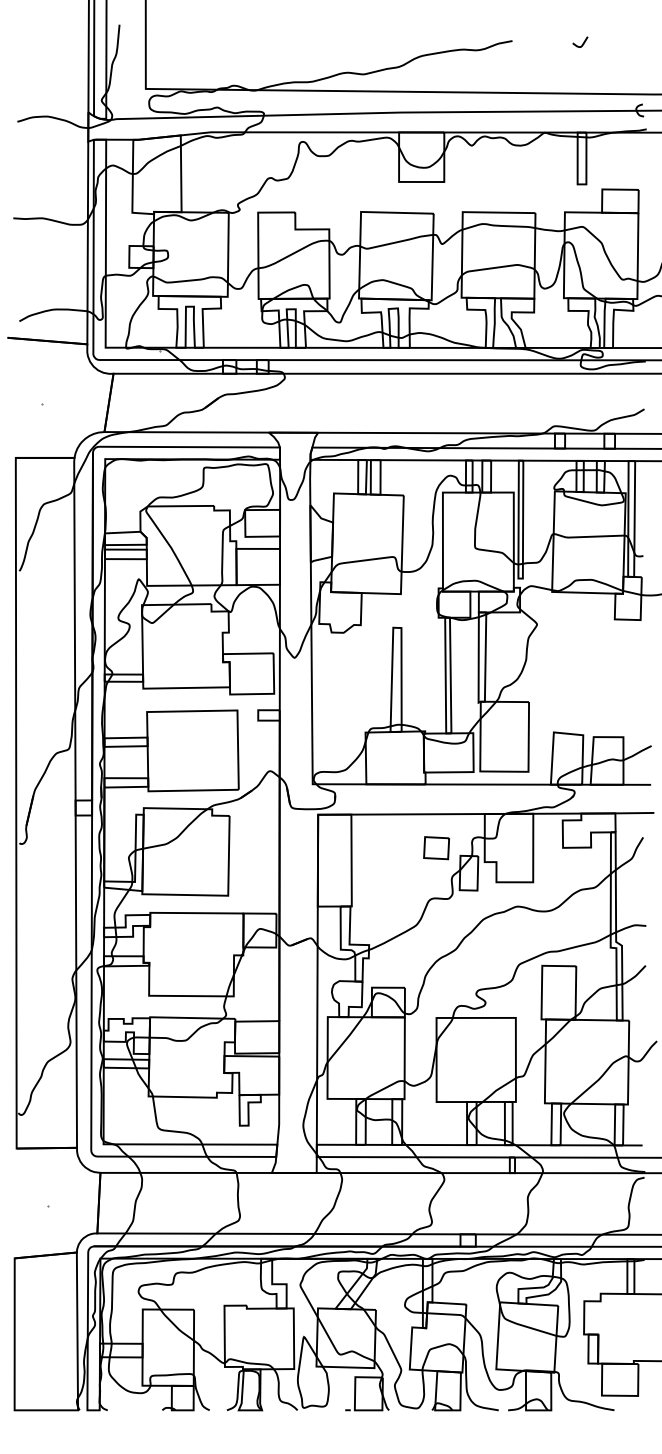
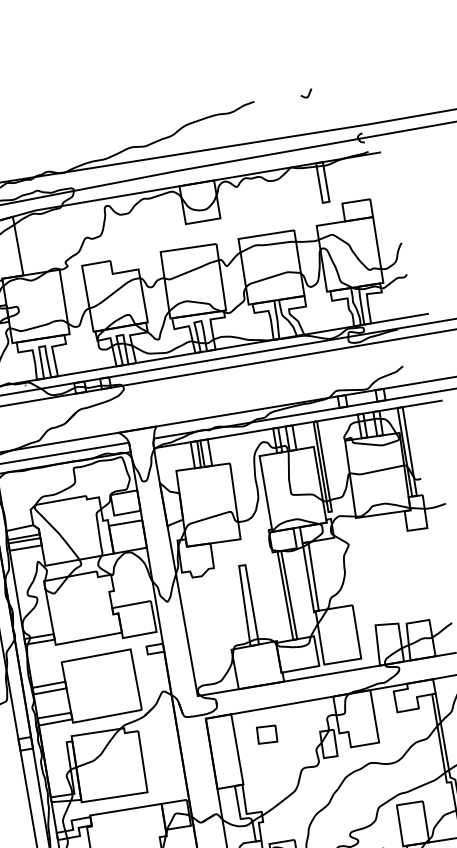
part: (436, 848) -> (267, 734), moved

